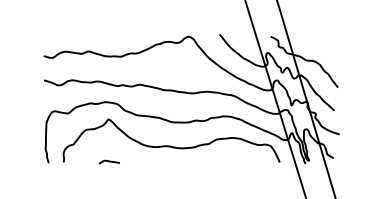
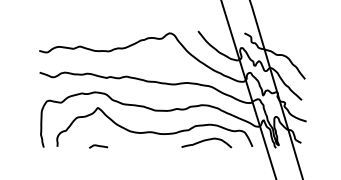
curve: (229, 155) -> (207, 140), added

